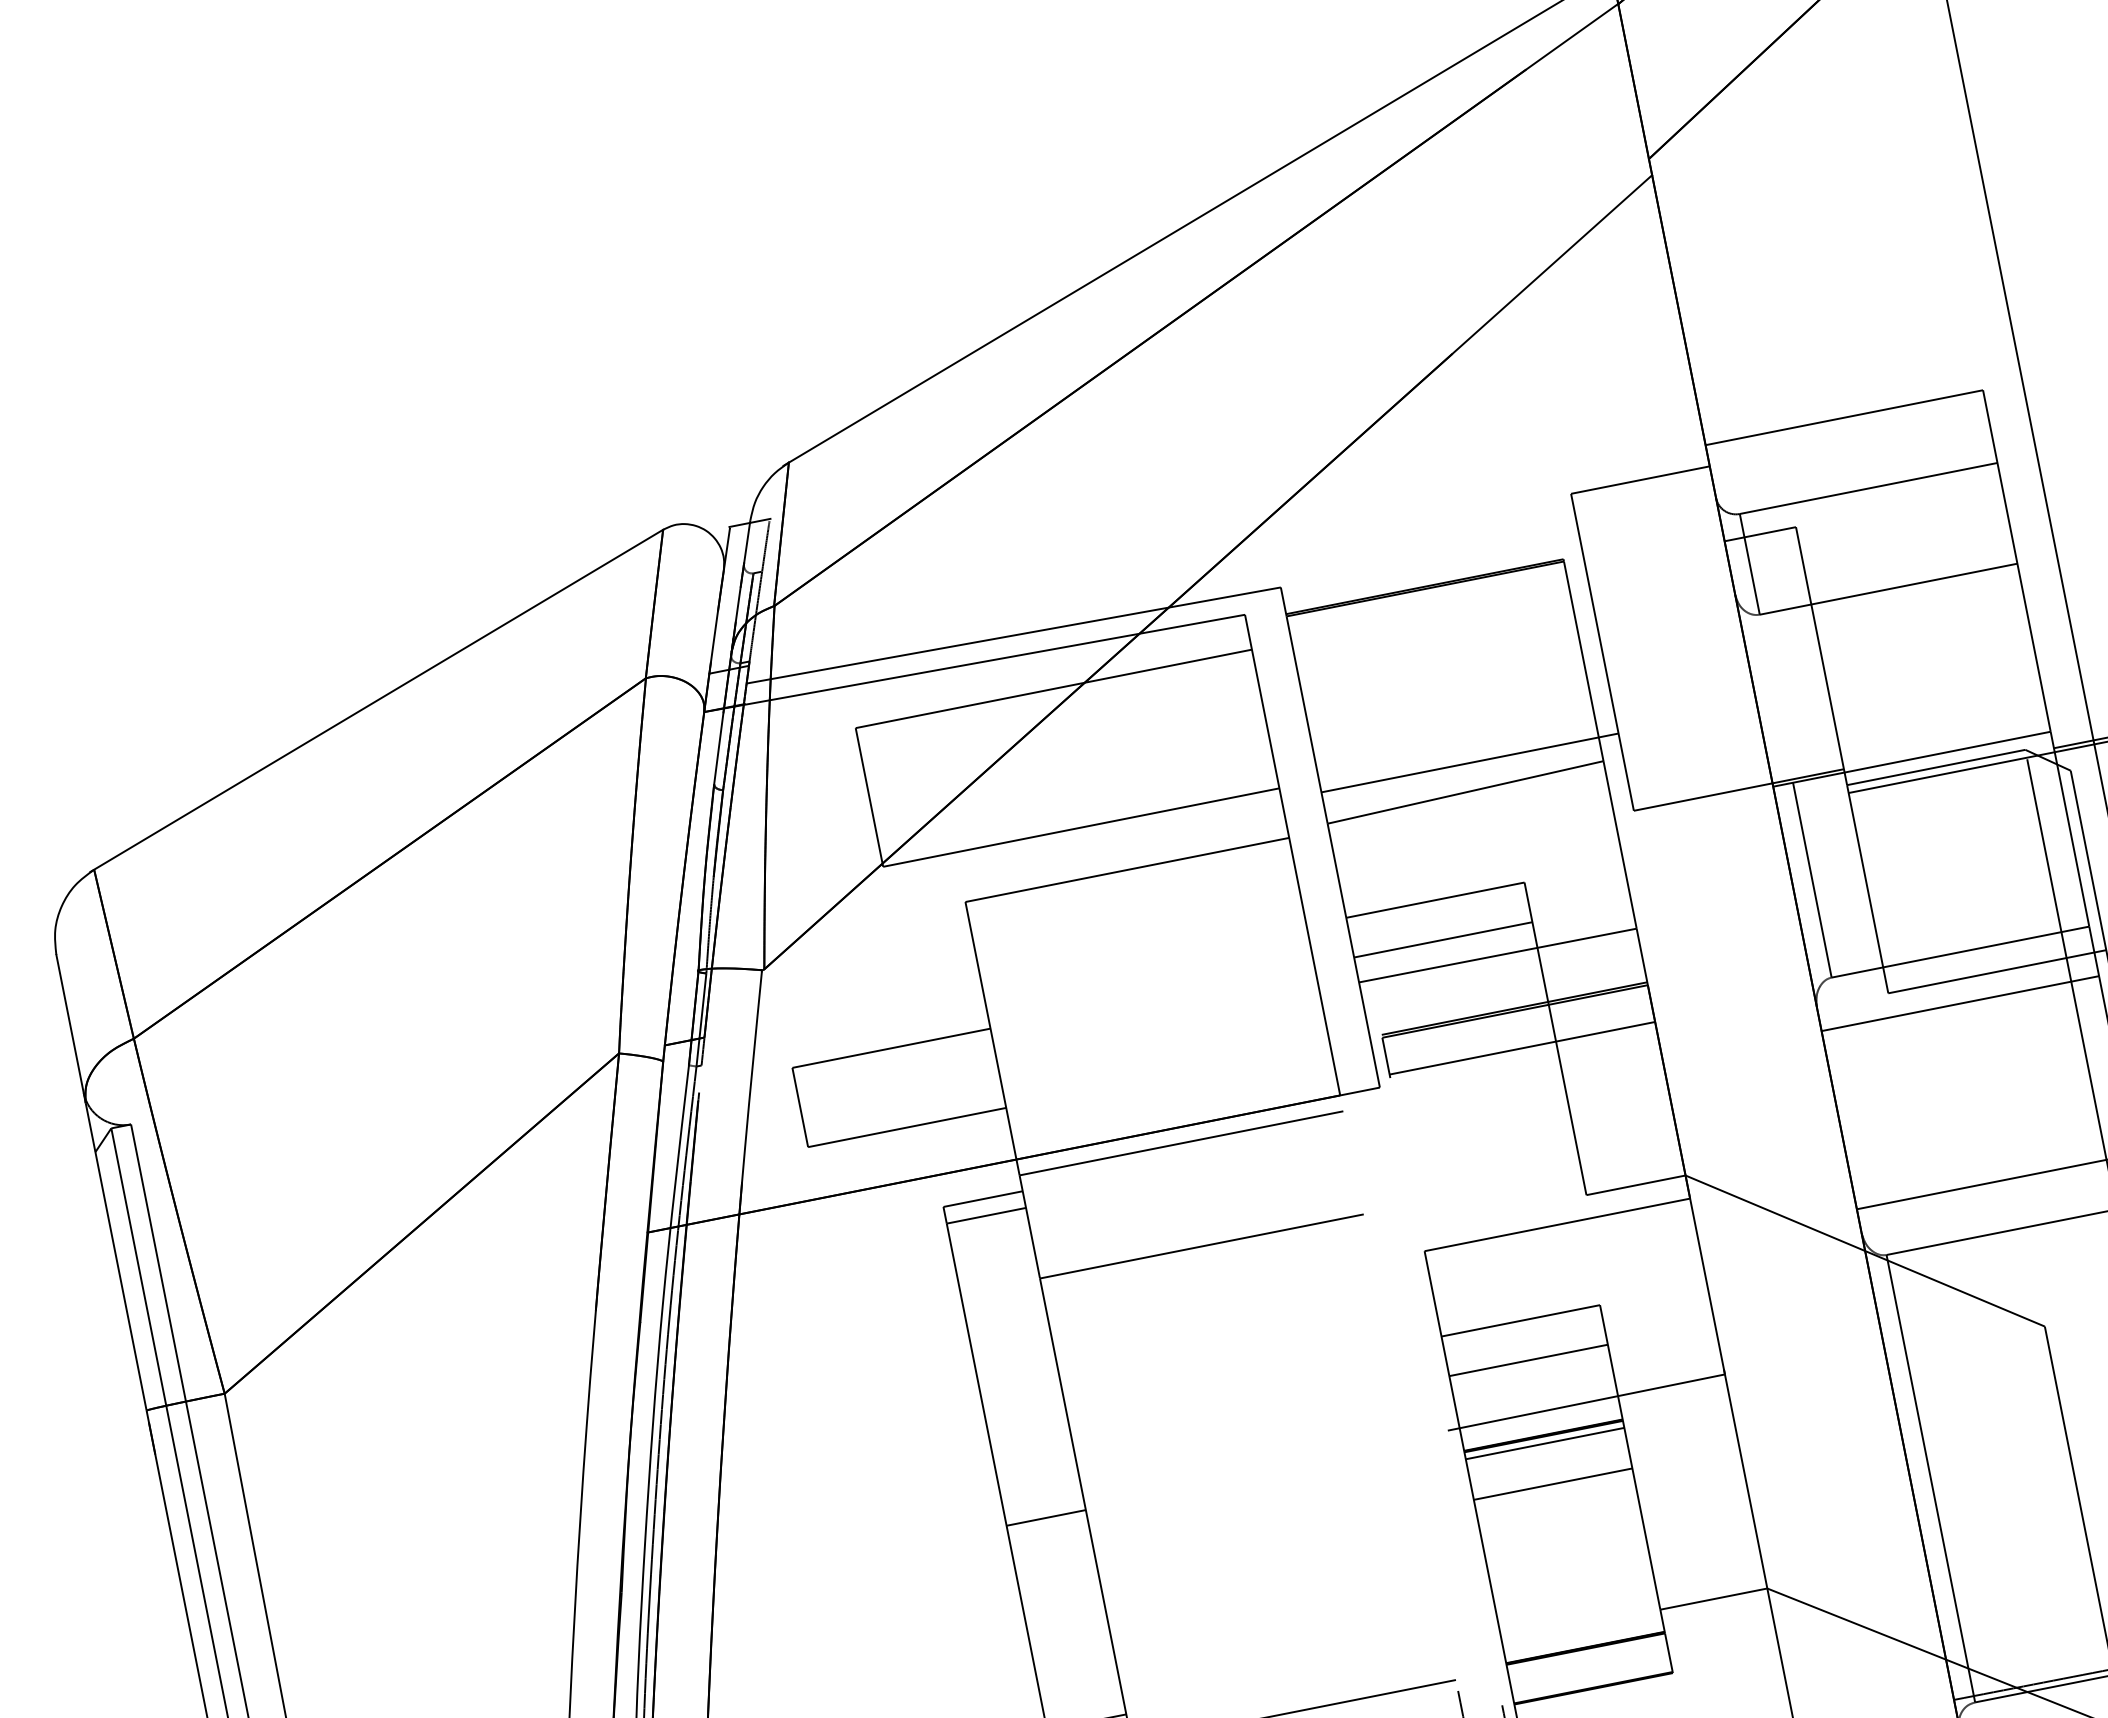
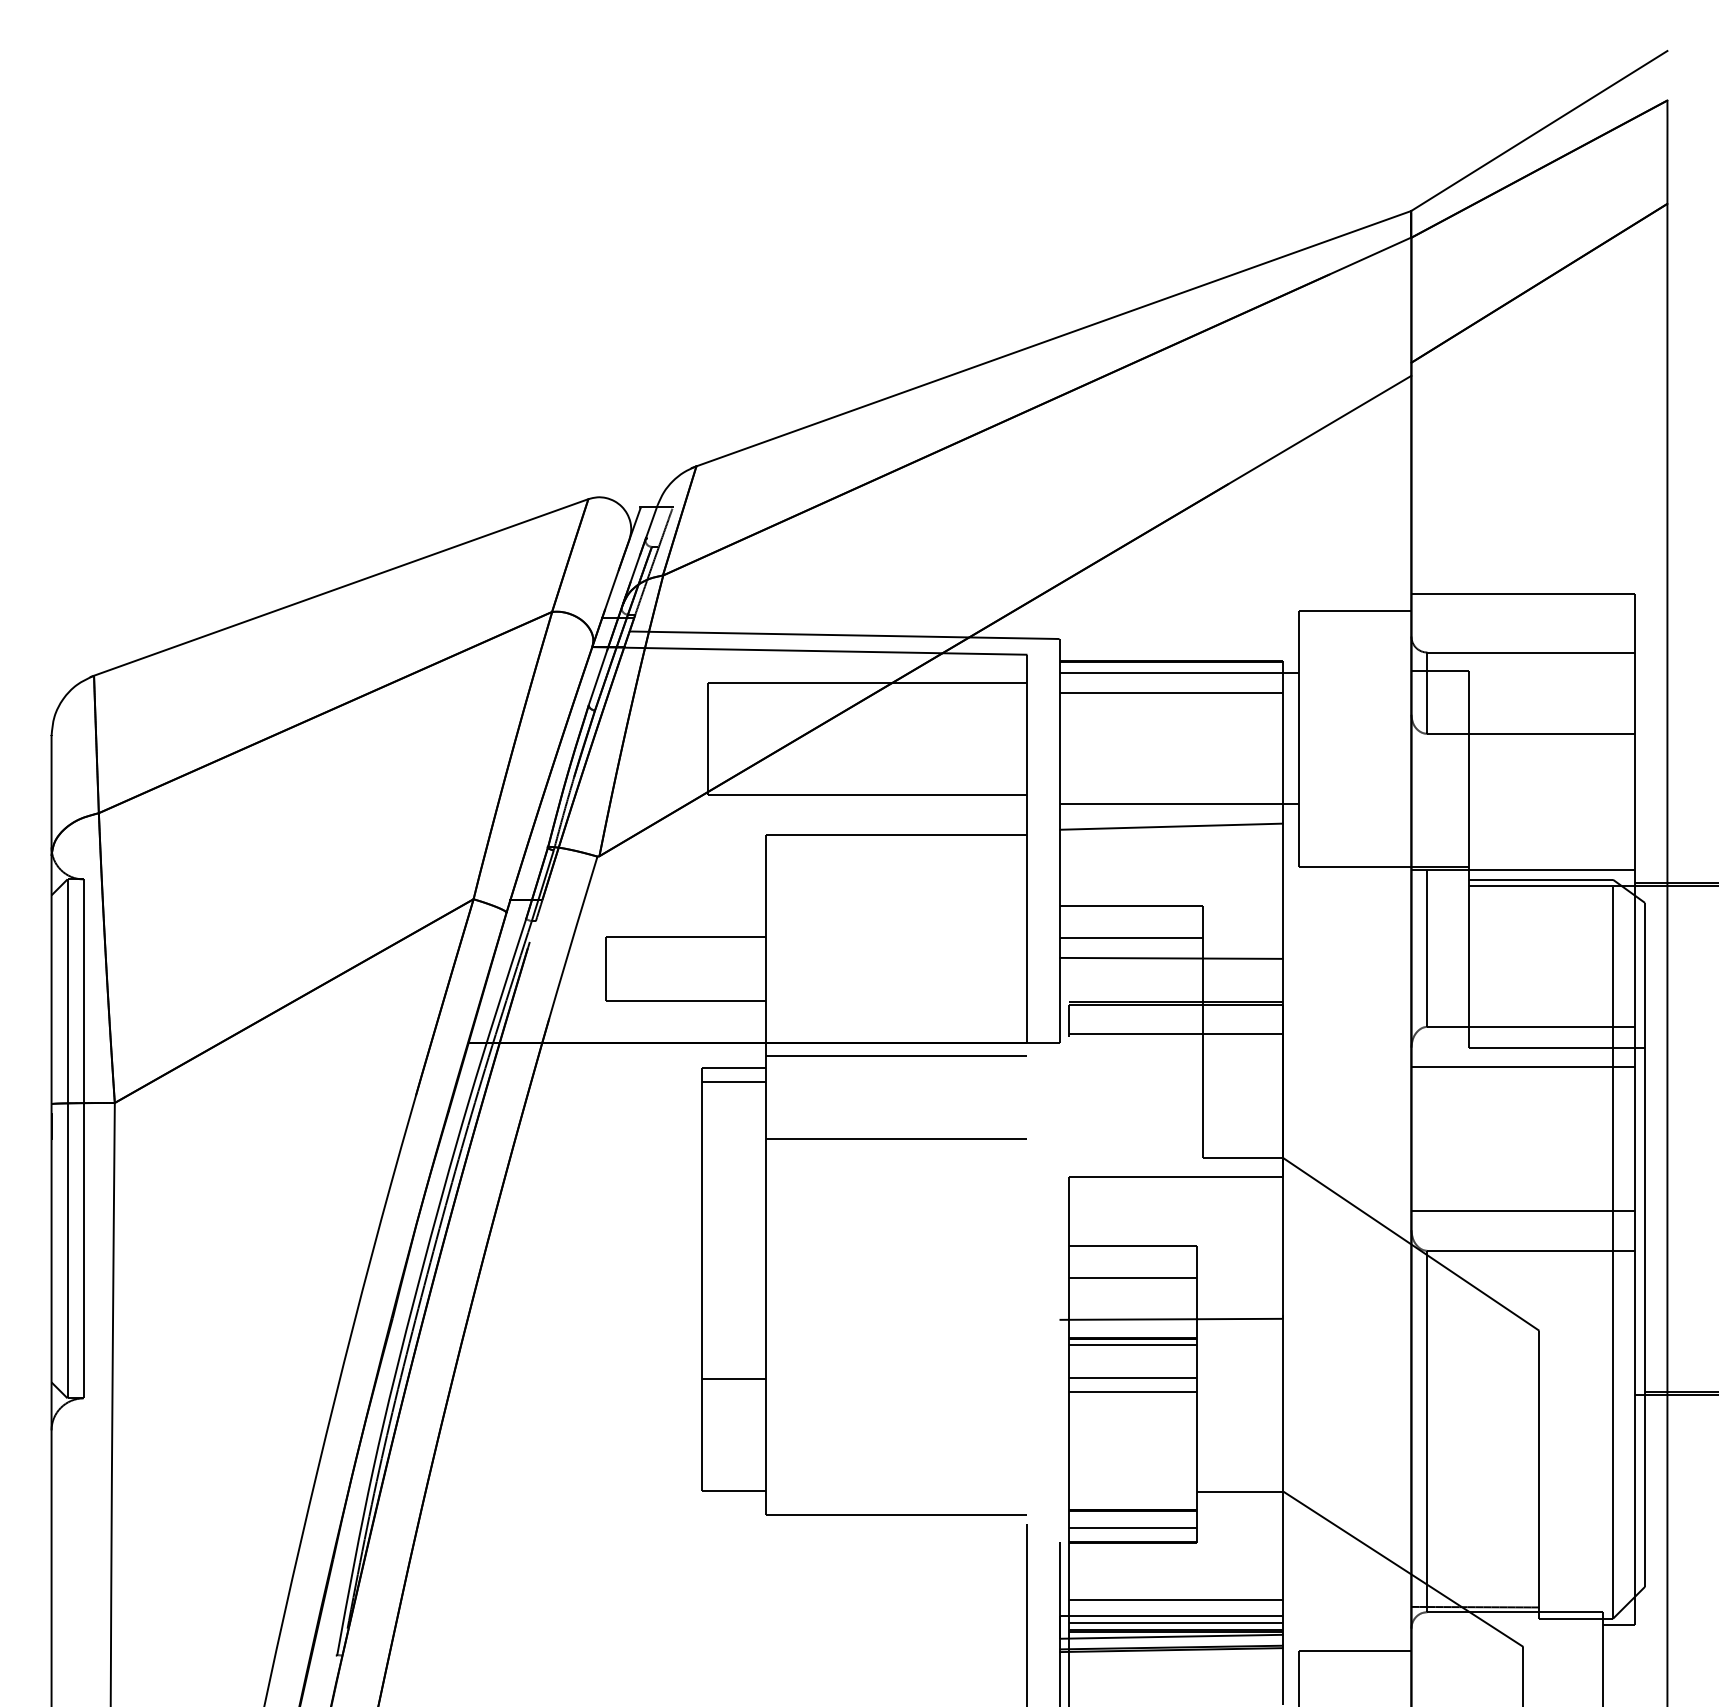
line: (1437, 600) -> (1179, 673), added
line: (1432, 626) -> (1171, 692), added
line: (1557, 1501) -> (1133, 1391), added
line: (1046, 1517) -> (734, 1378), moved
line: (1590, 1669) -> (1133, 1527), added

